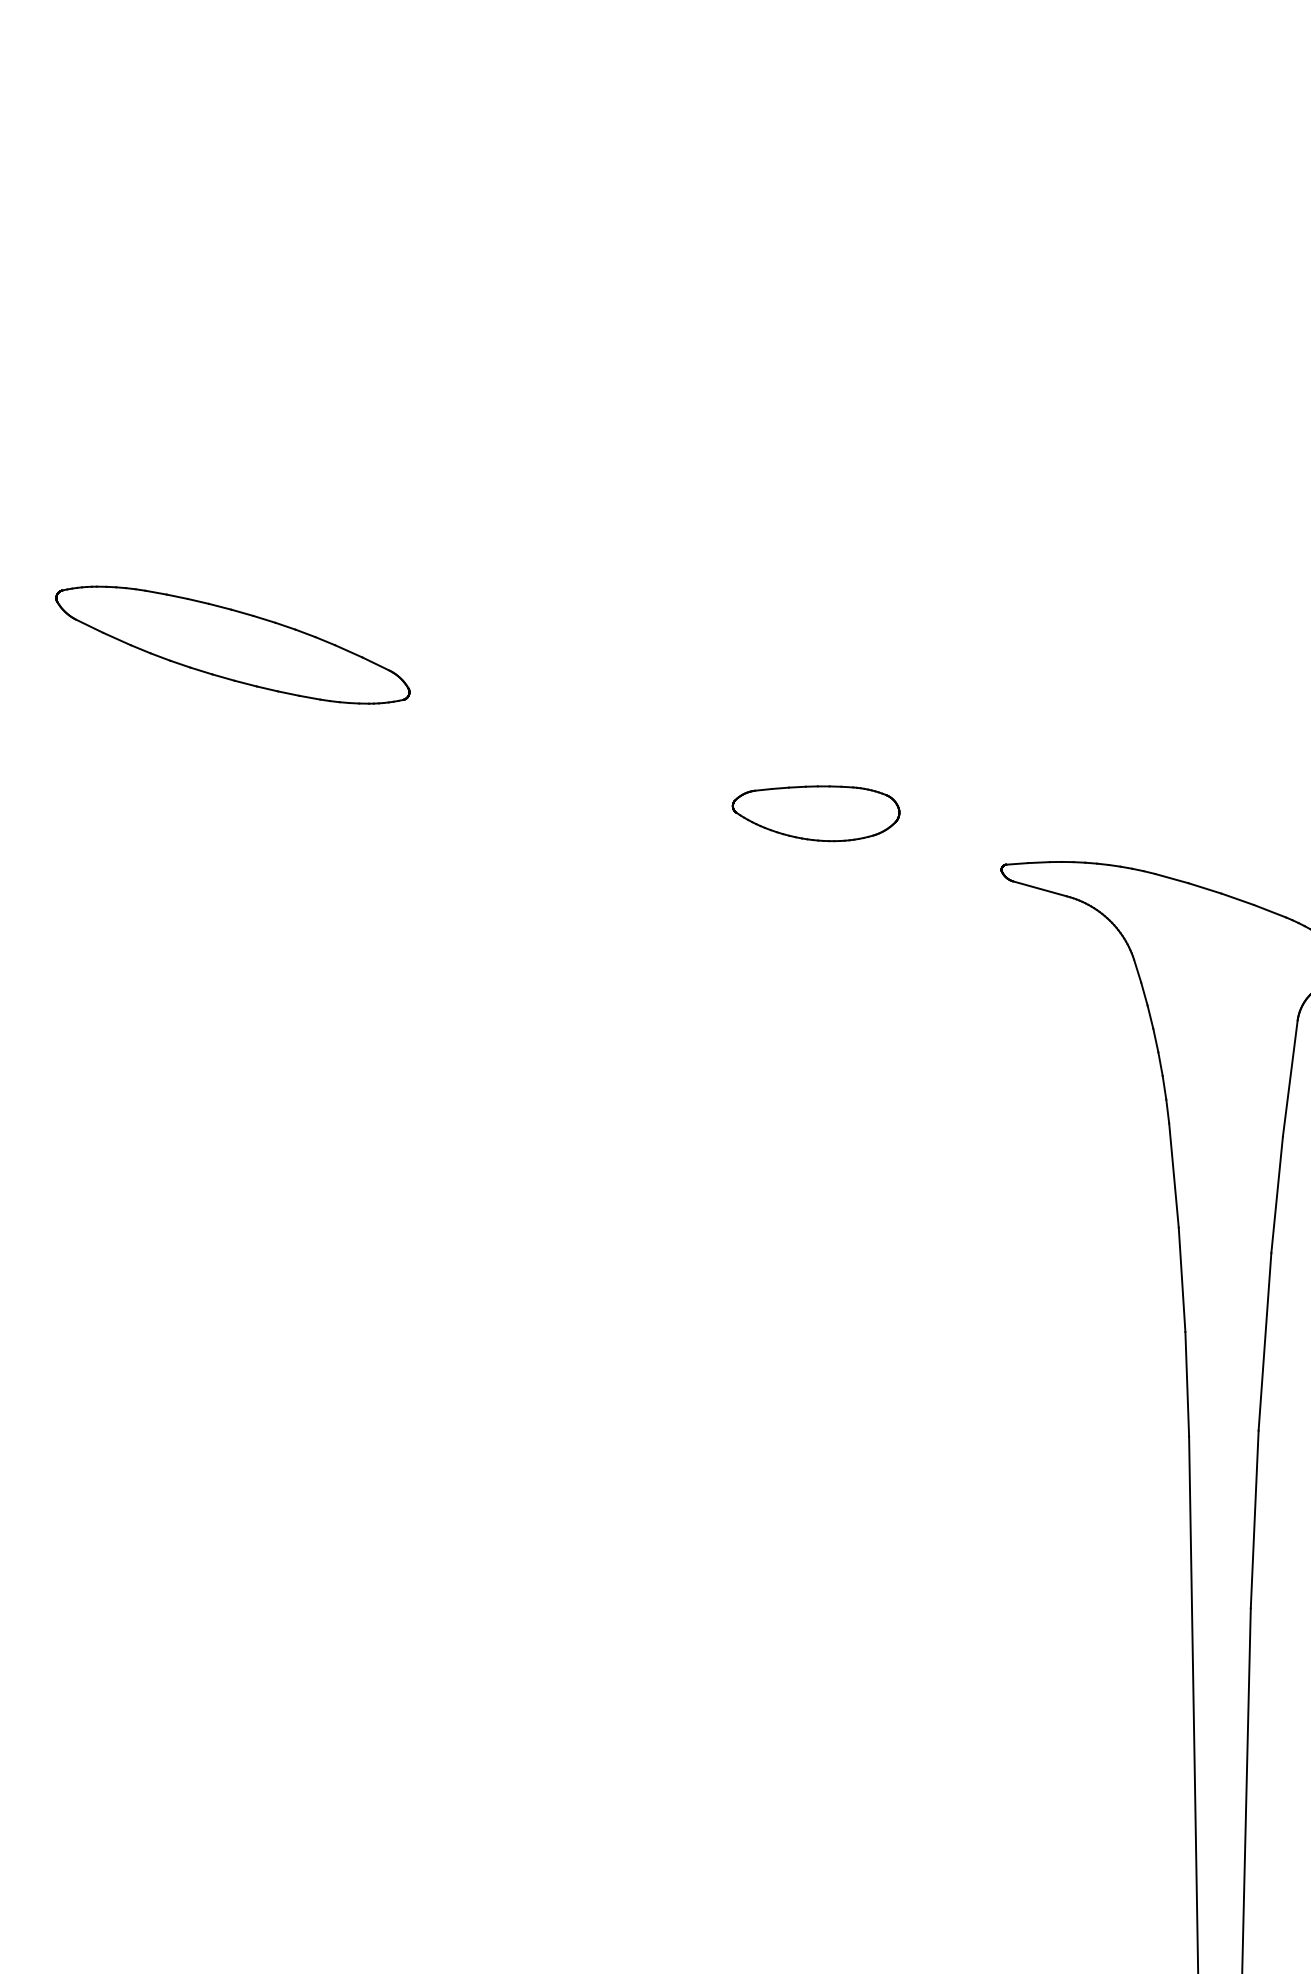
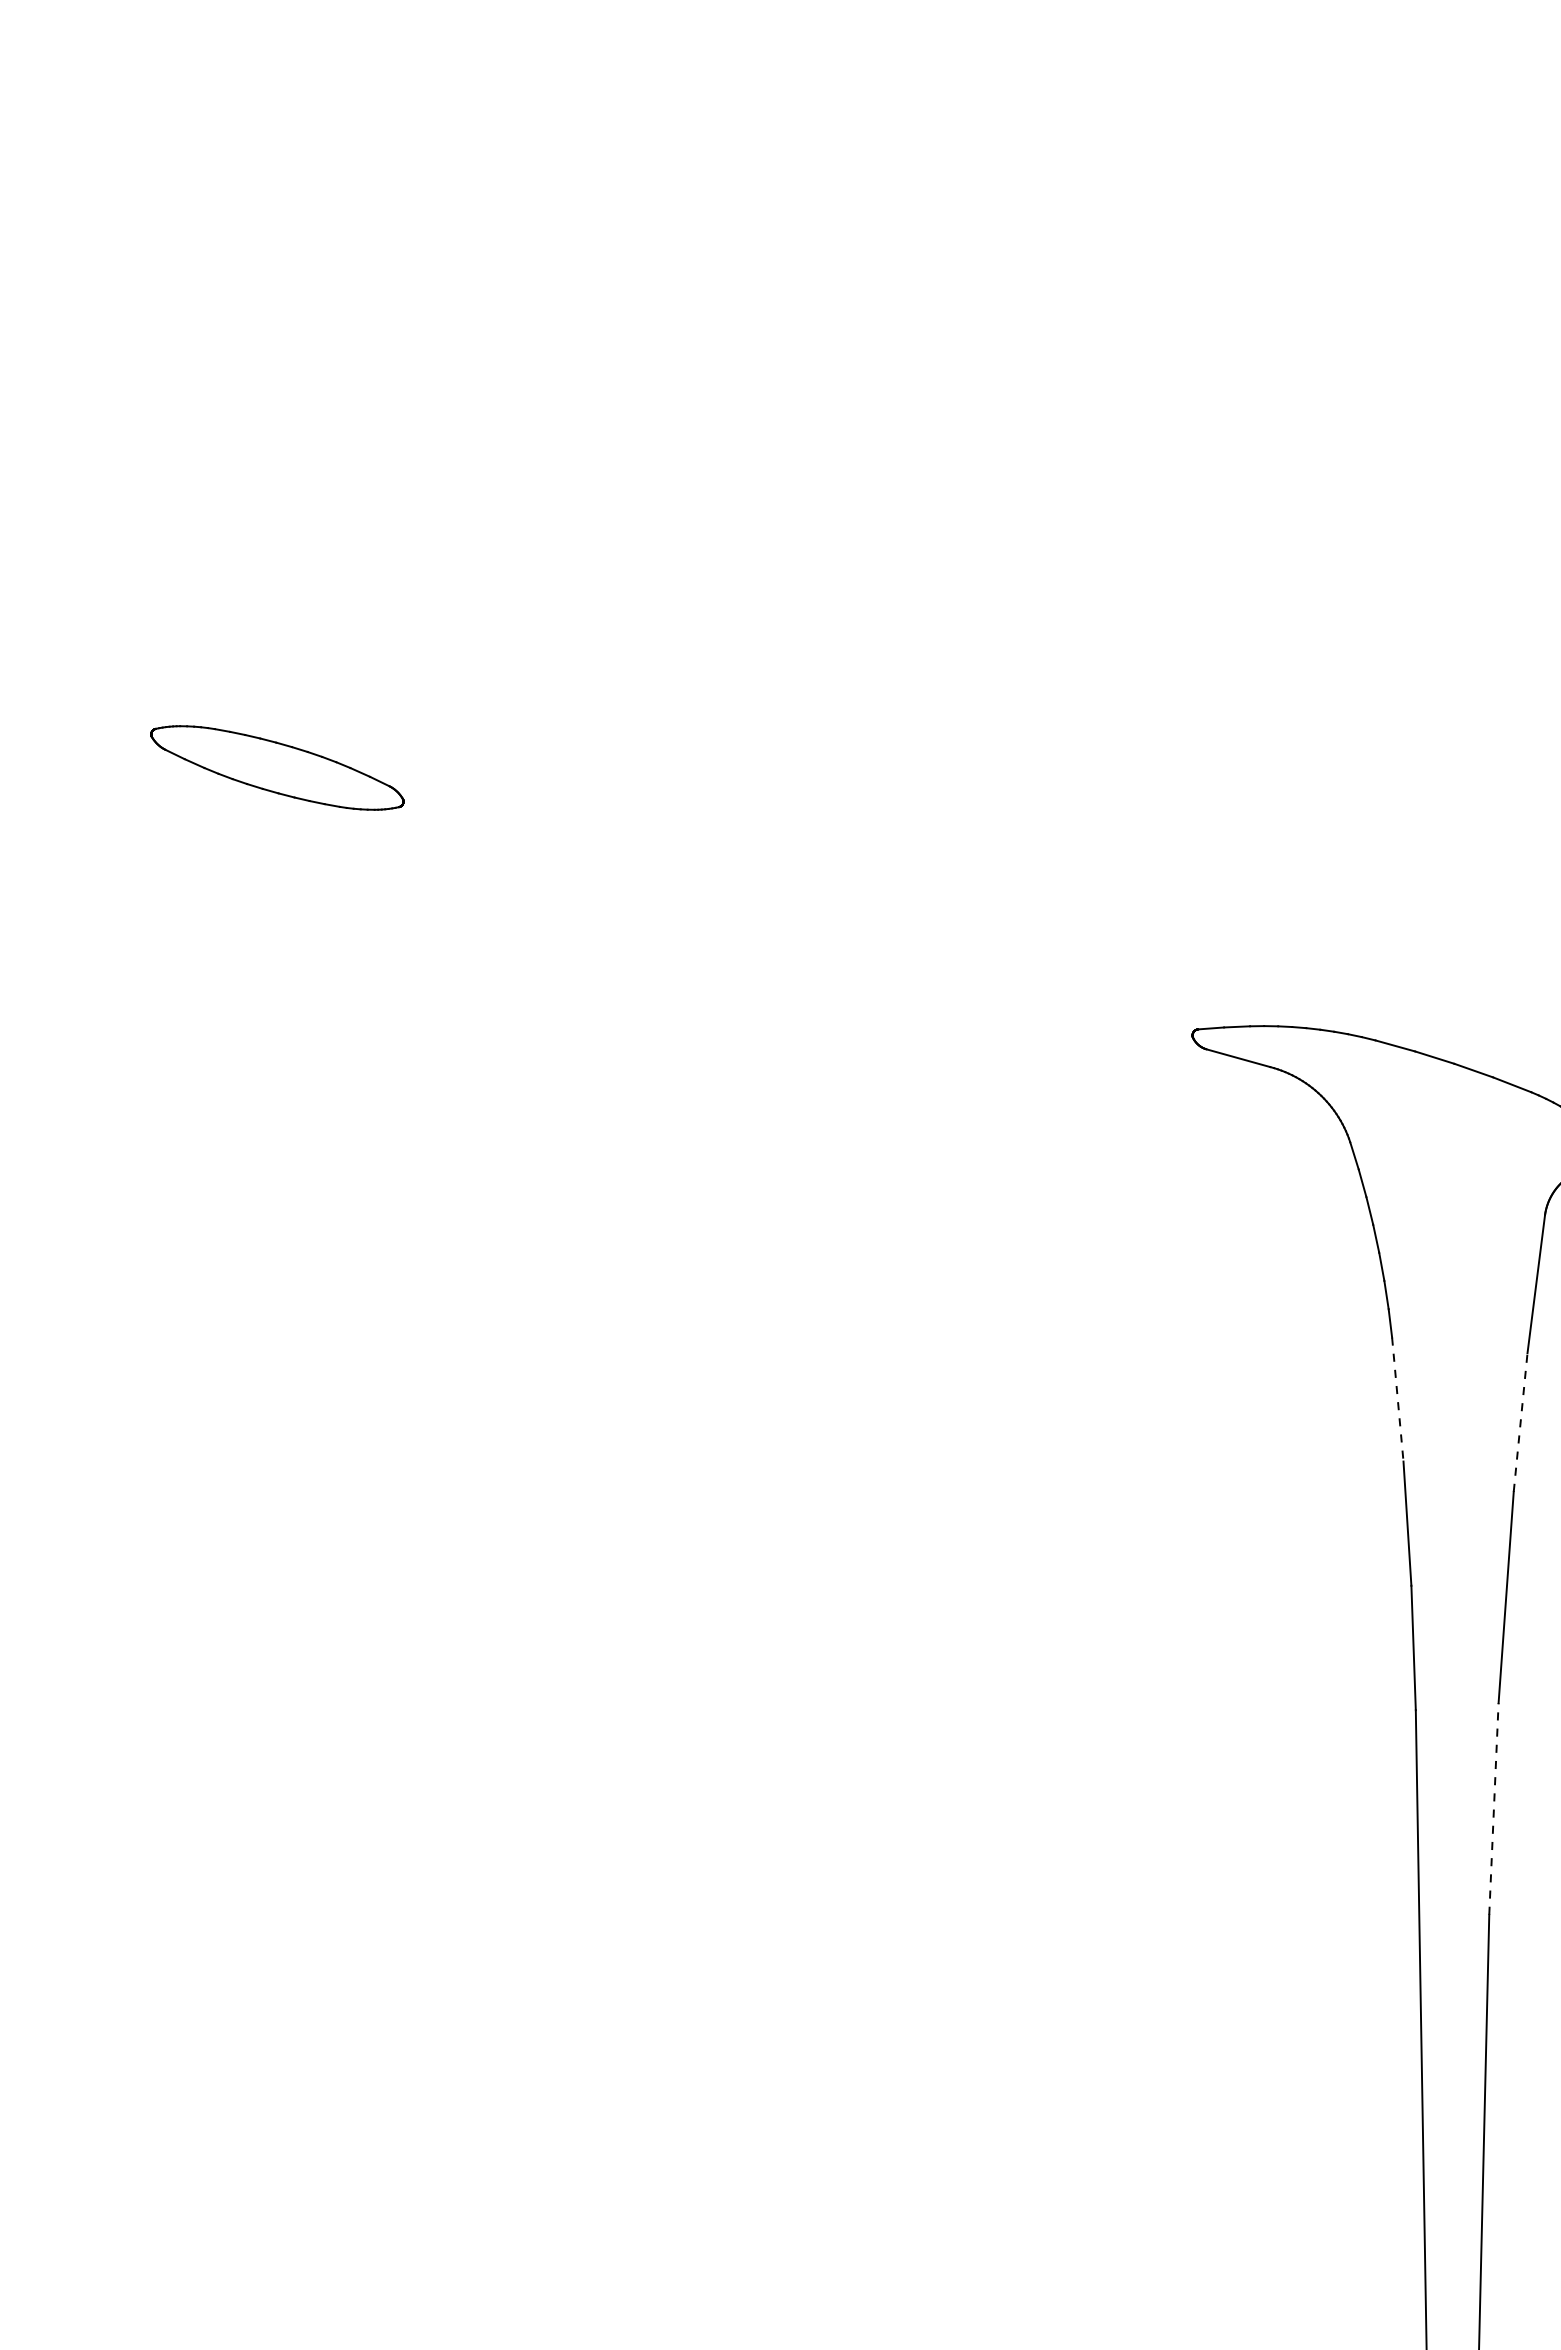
part: (233, 644) -> (277, 767), size x0.6
part: (815, 813) -> (971, 968), removed
line: (1173, 1176) -> (1397, 1400), solid -> dashed
line: (1277, 1194) -> (1520, 1422), solid -> dashed
line: (1254, 1519) -> (1493, 1809), solid -> dashed

